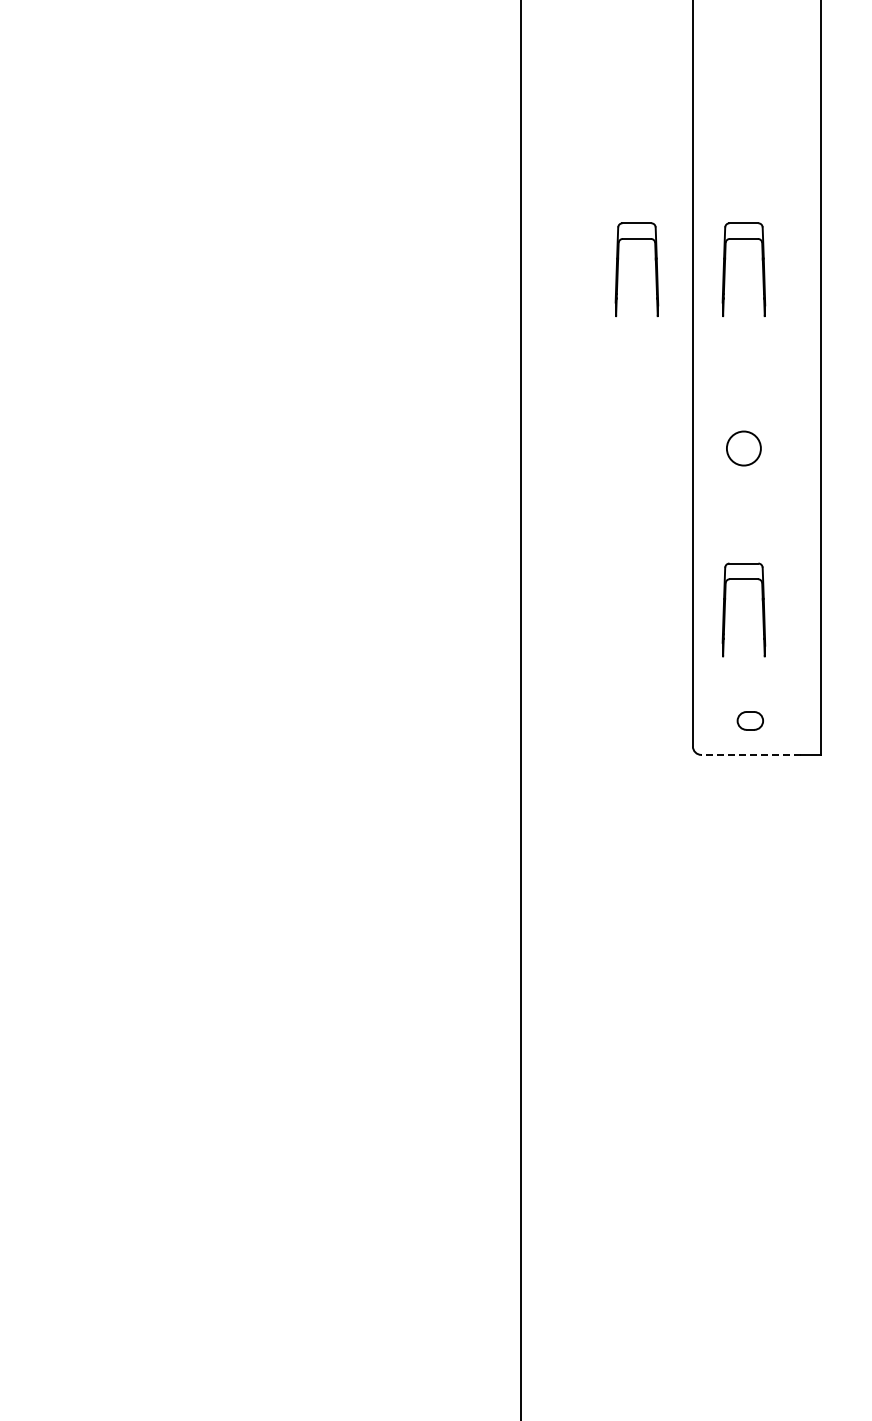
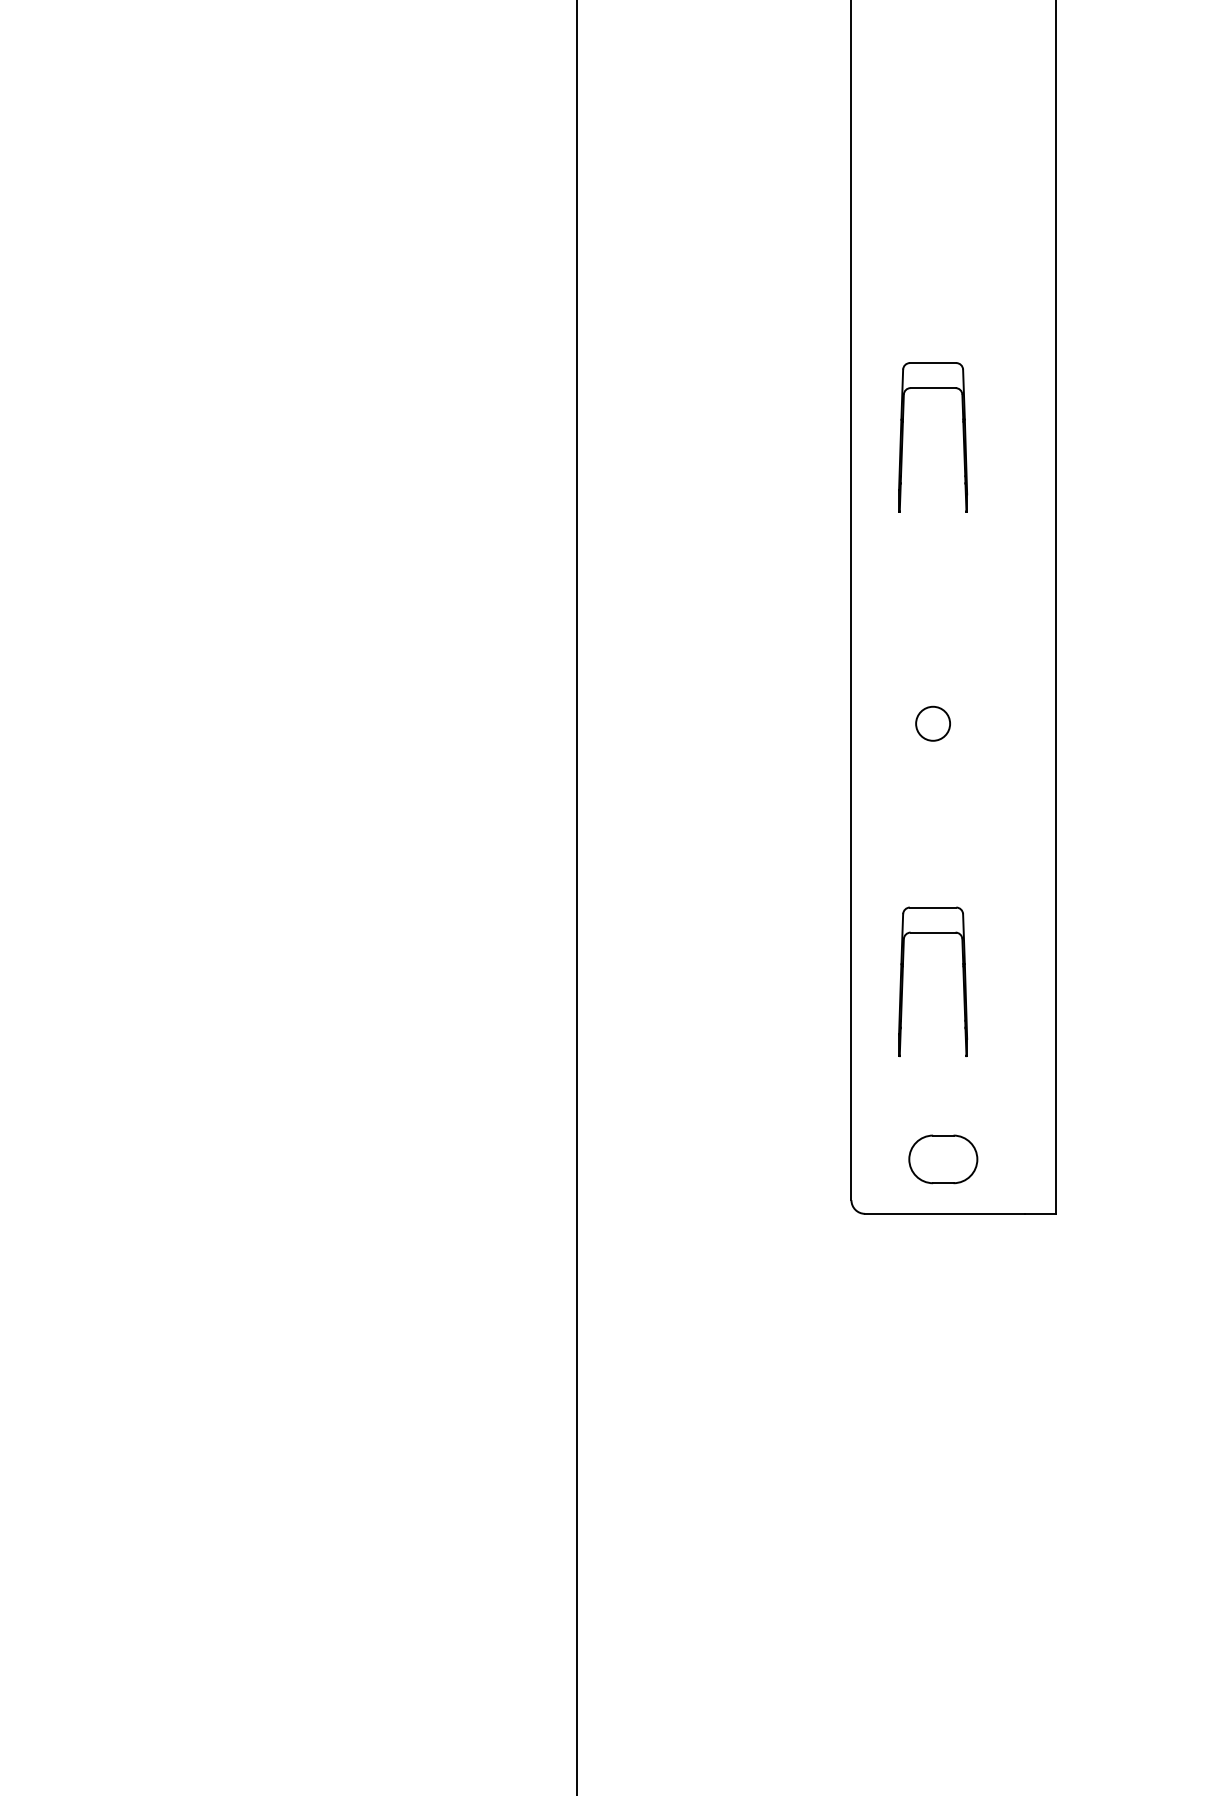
part: (618, 269) -> (732, 437), removed
circle: (743, 448) -> (932, 723), size x0.62
part: (750, 720) -> (943, 1158), size x1.67
line: (751, 754) -> (945, 1213), dashed -> solid

